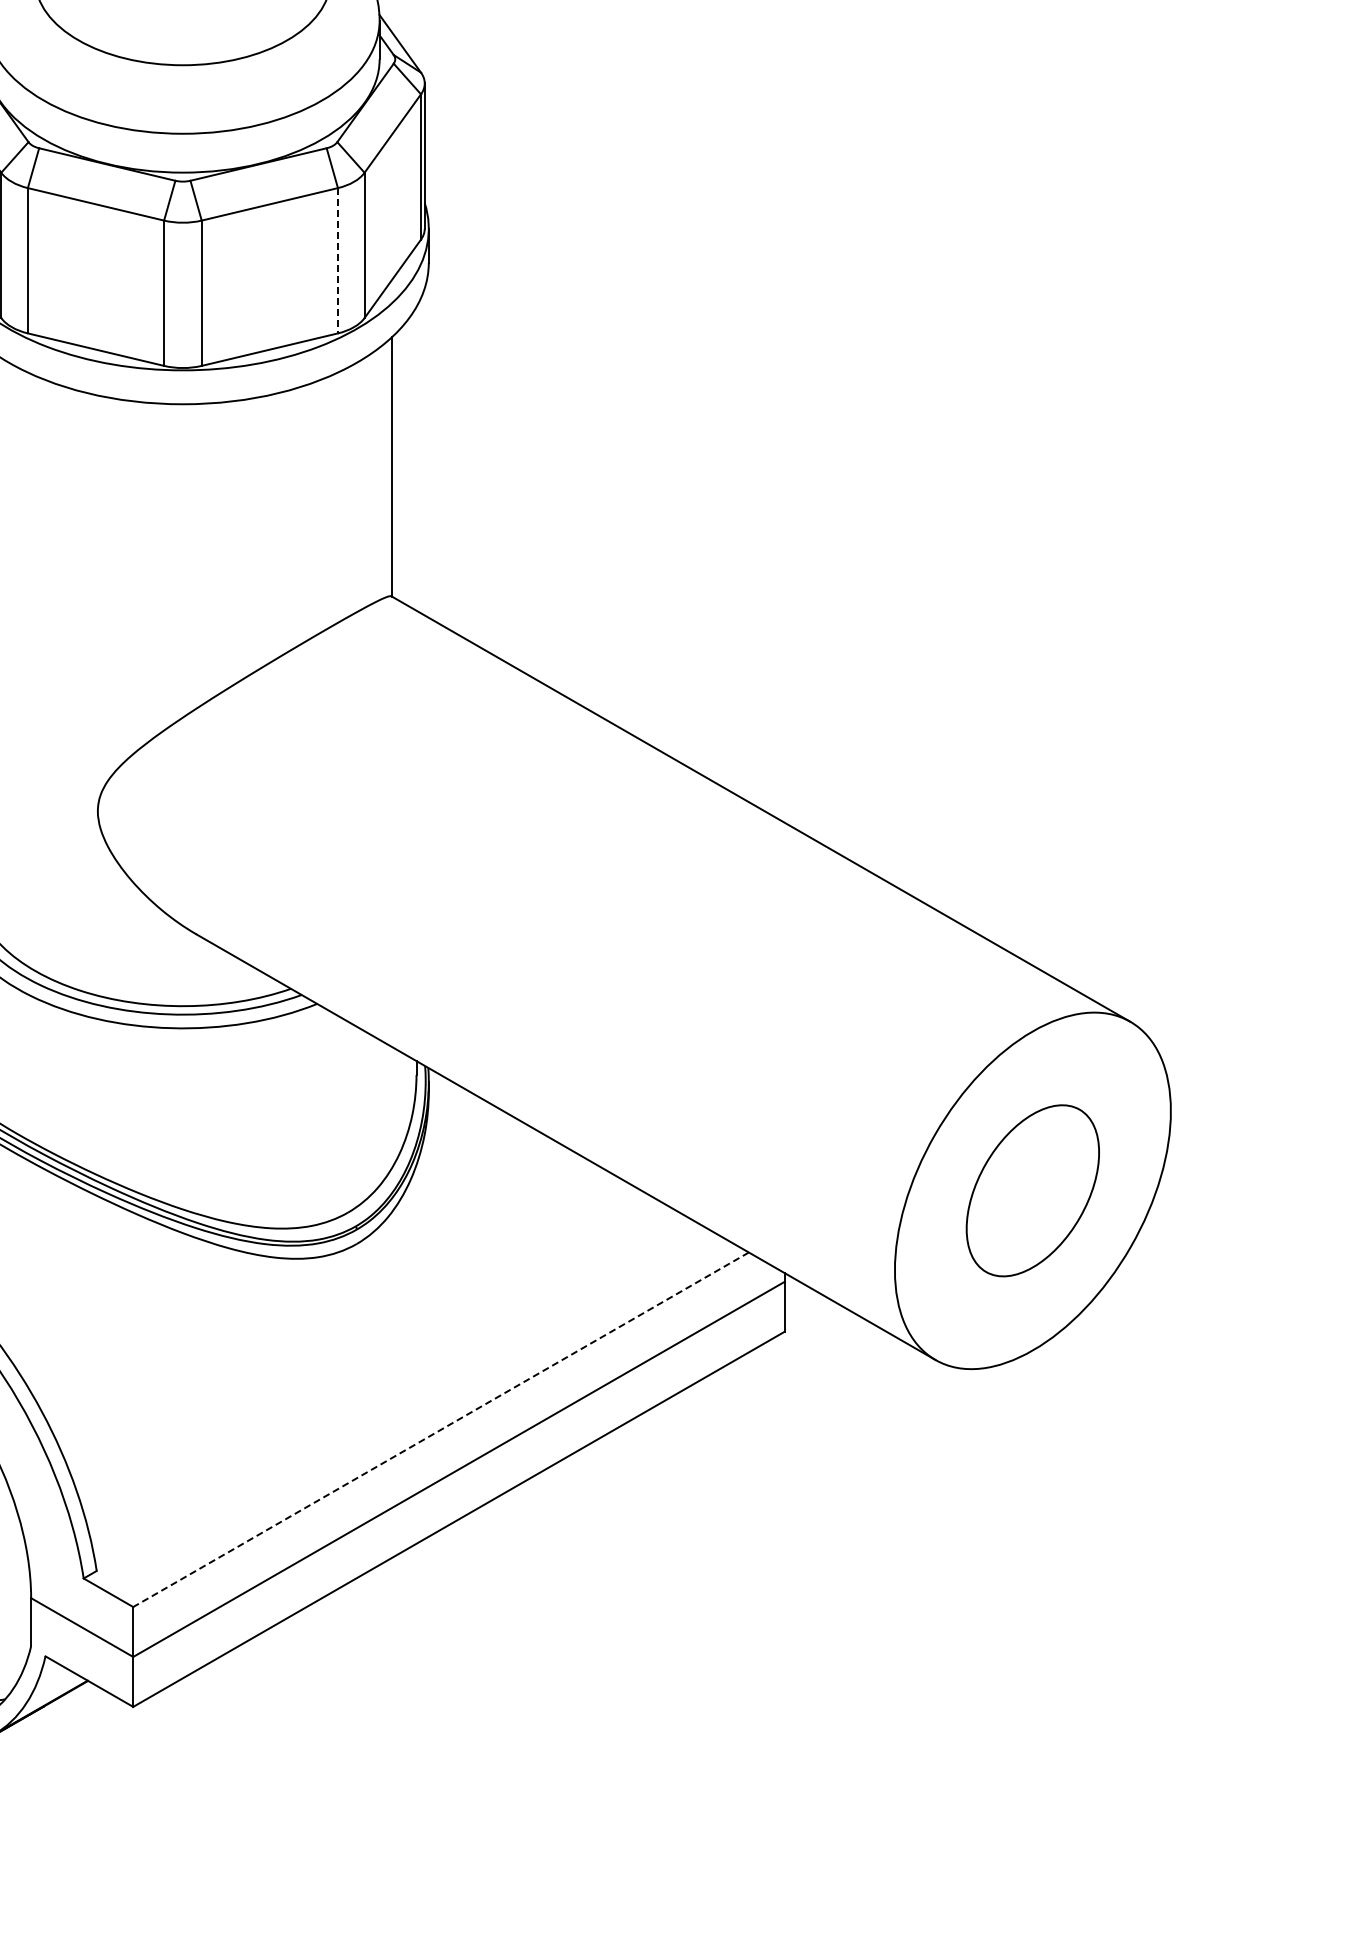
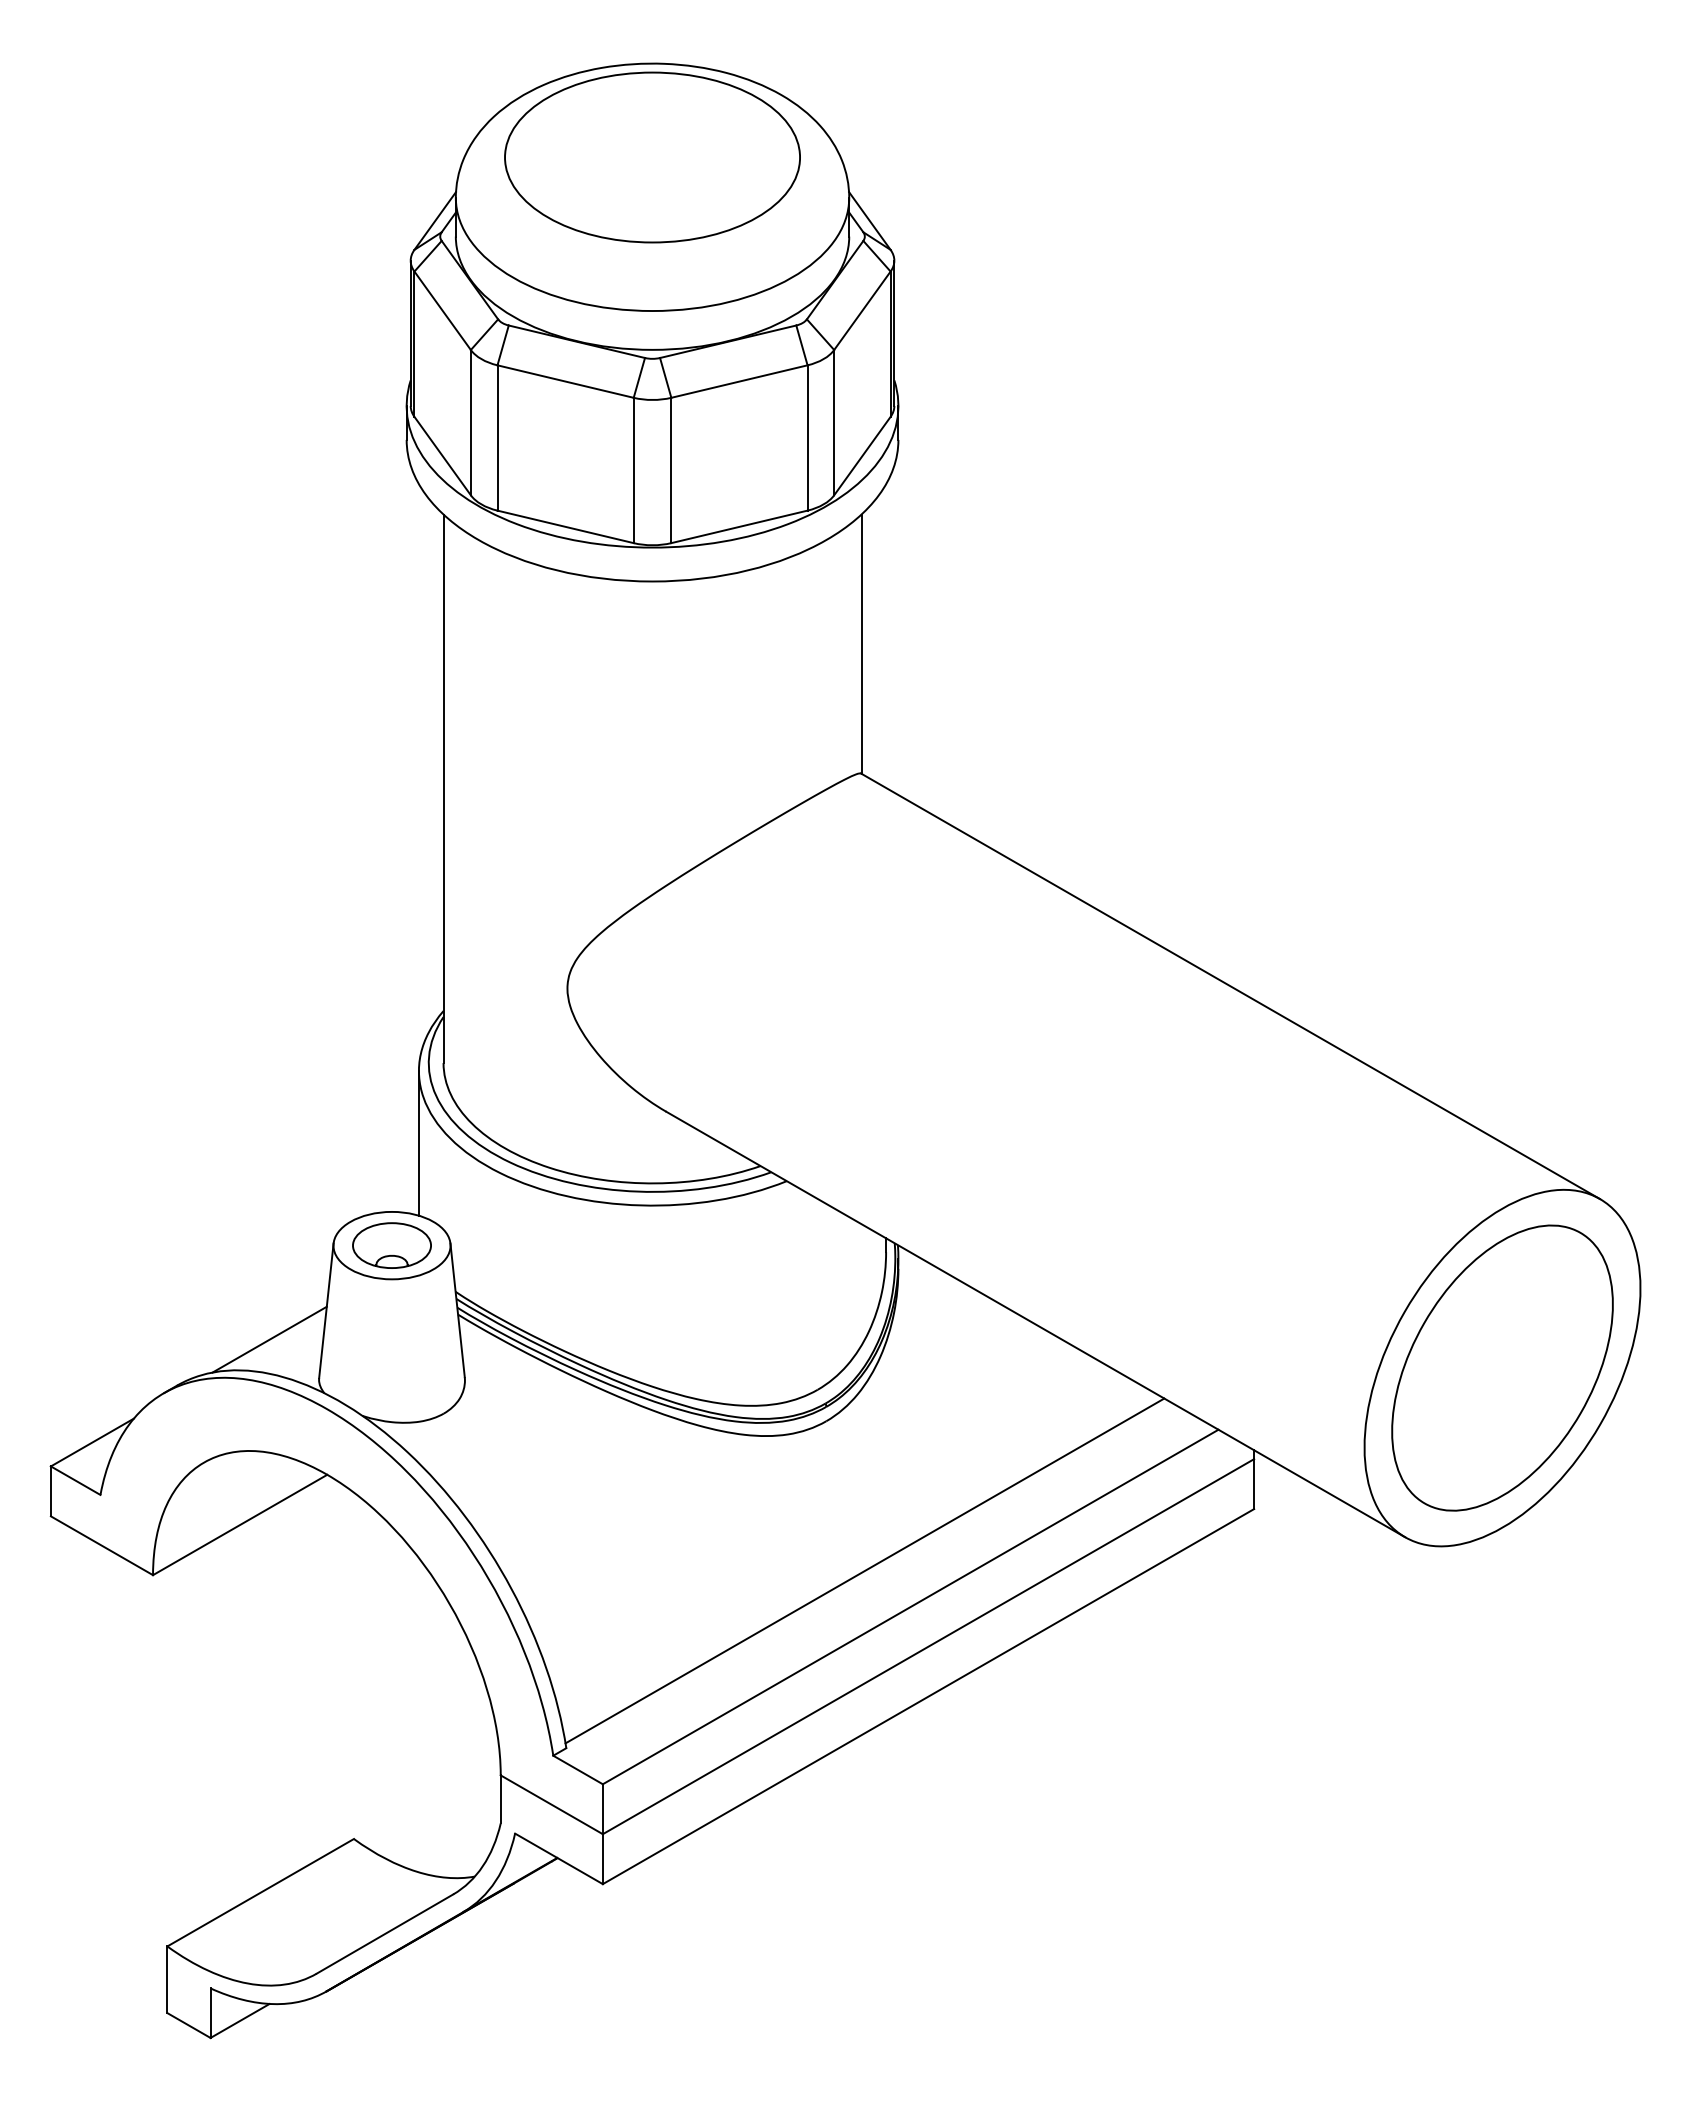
line: (337, 260) -> (807, 437), dashed -> solid
part: (1032, 1190) -> (1502, 1367), size x1.67
line: (394, 1393) -> (864, 1570), added
line: (440, 1430) -> (910, 1607), dashed -> solid

